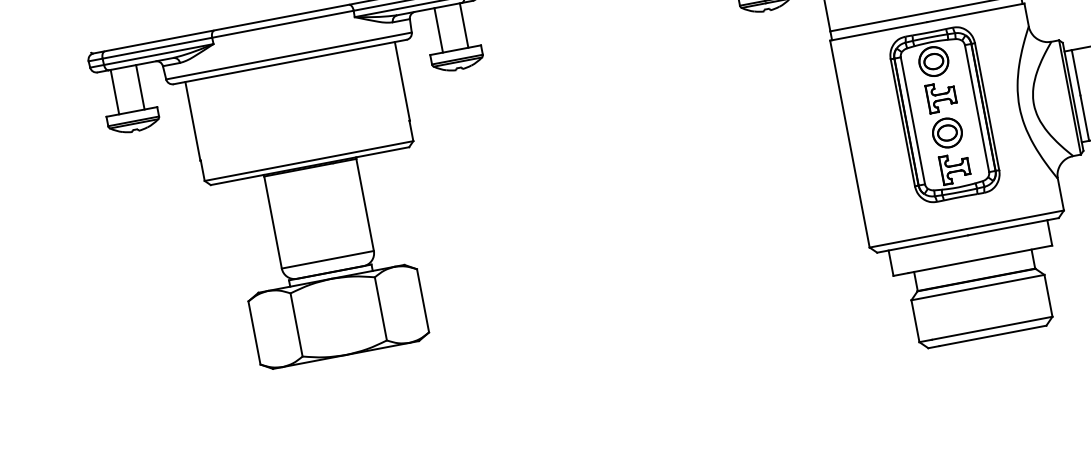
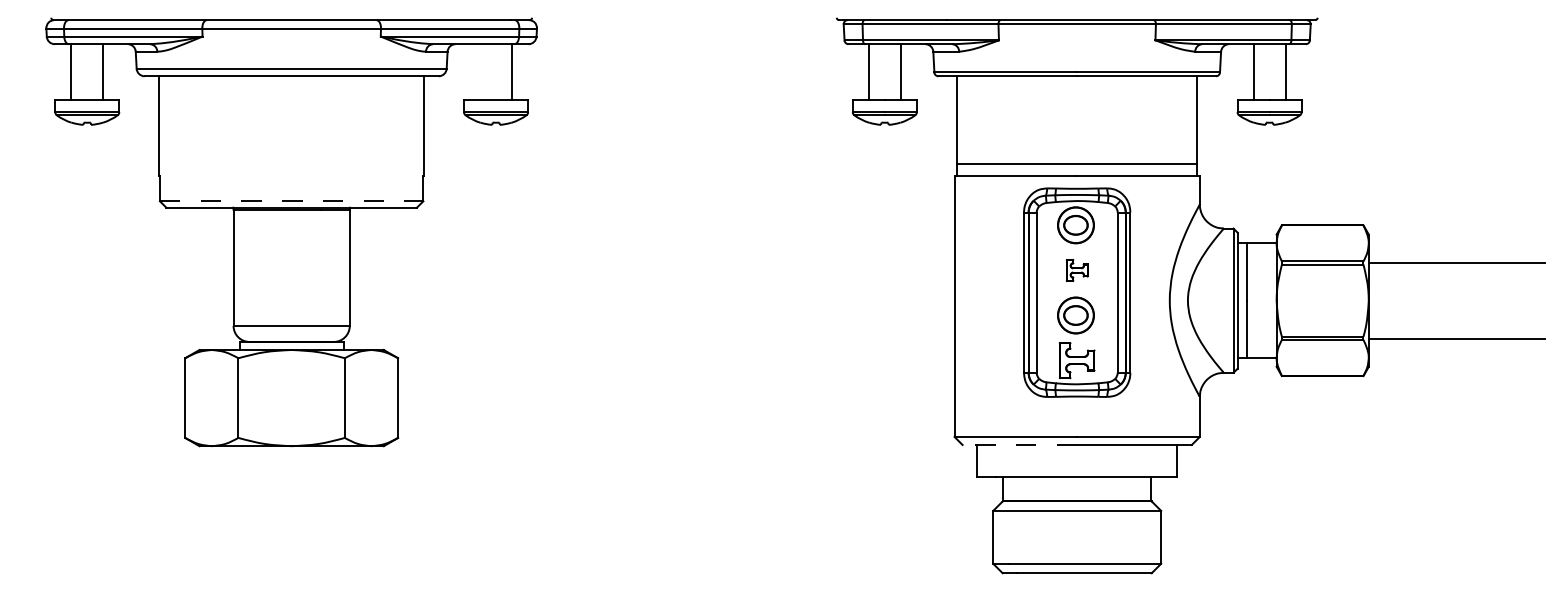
line: (439, 30) -> (480, 72), removed
part: (941, 97) -> (1077, 270), size x0.6
line: (308, 161) -> (291, 201), solid -> dashed
line: (922, 243) -> (1019, 444), solid -> dashed

